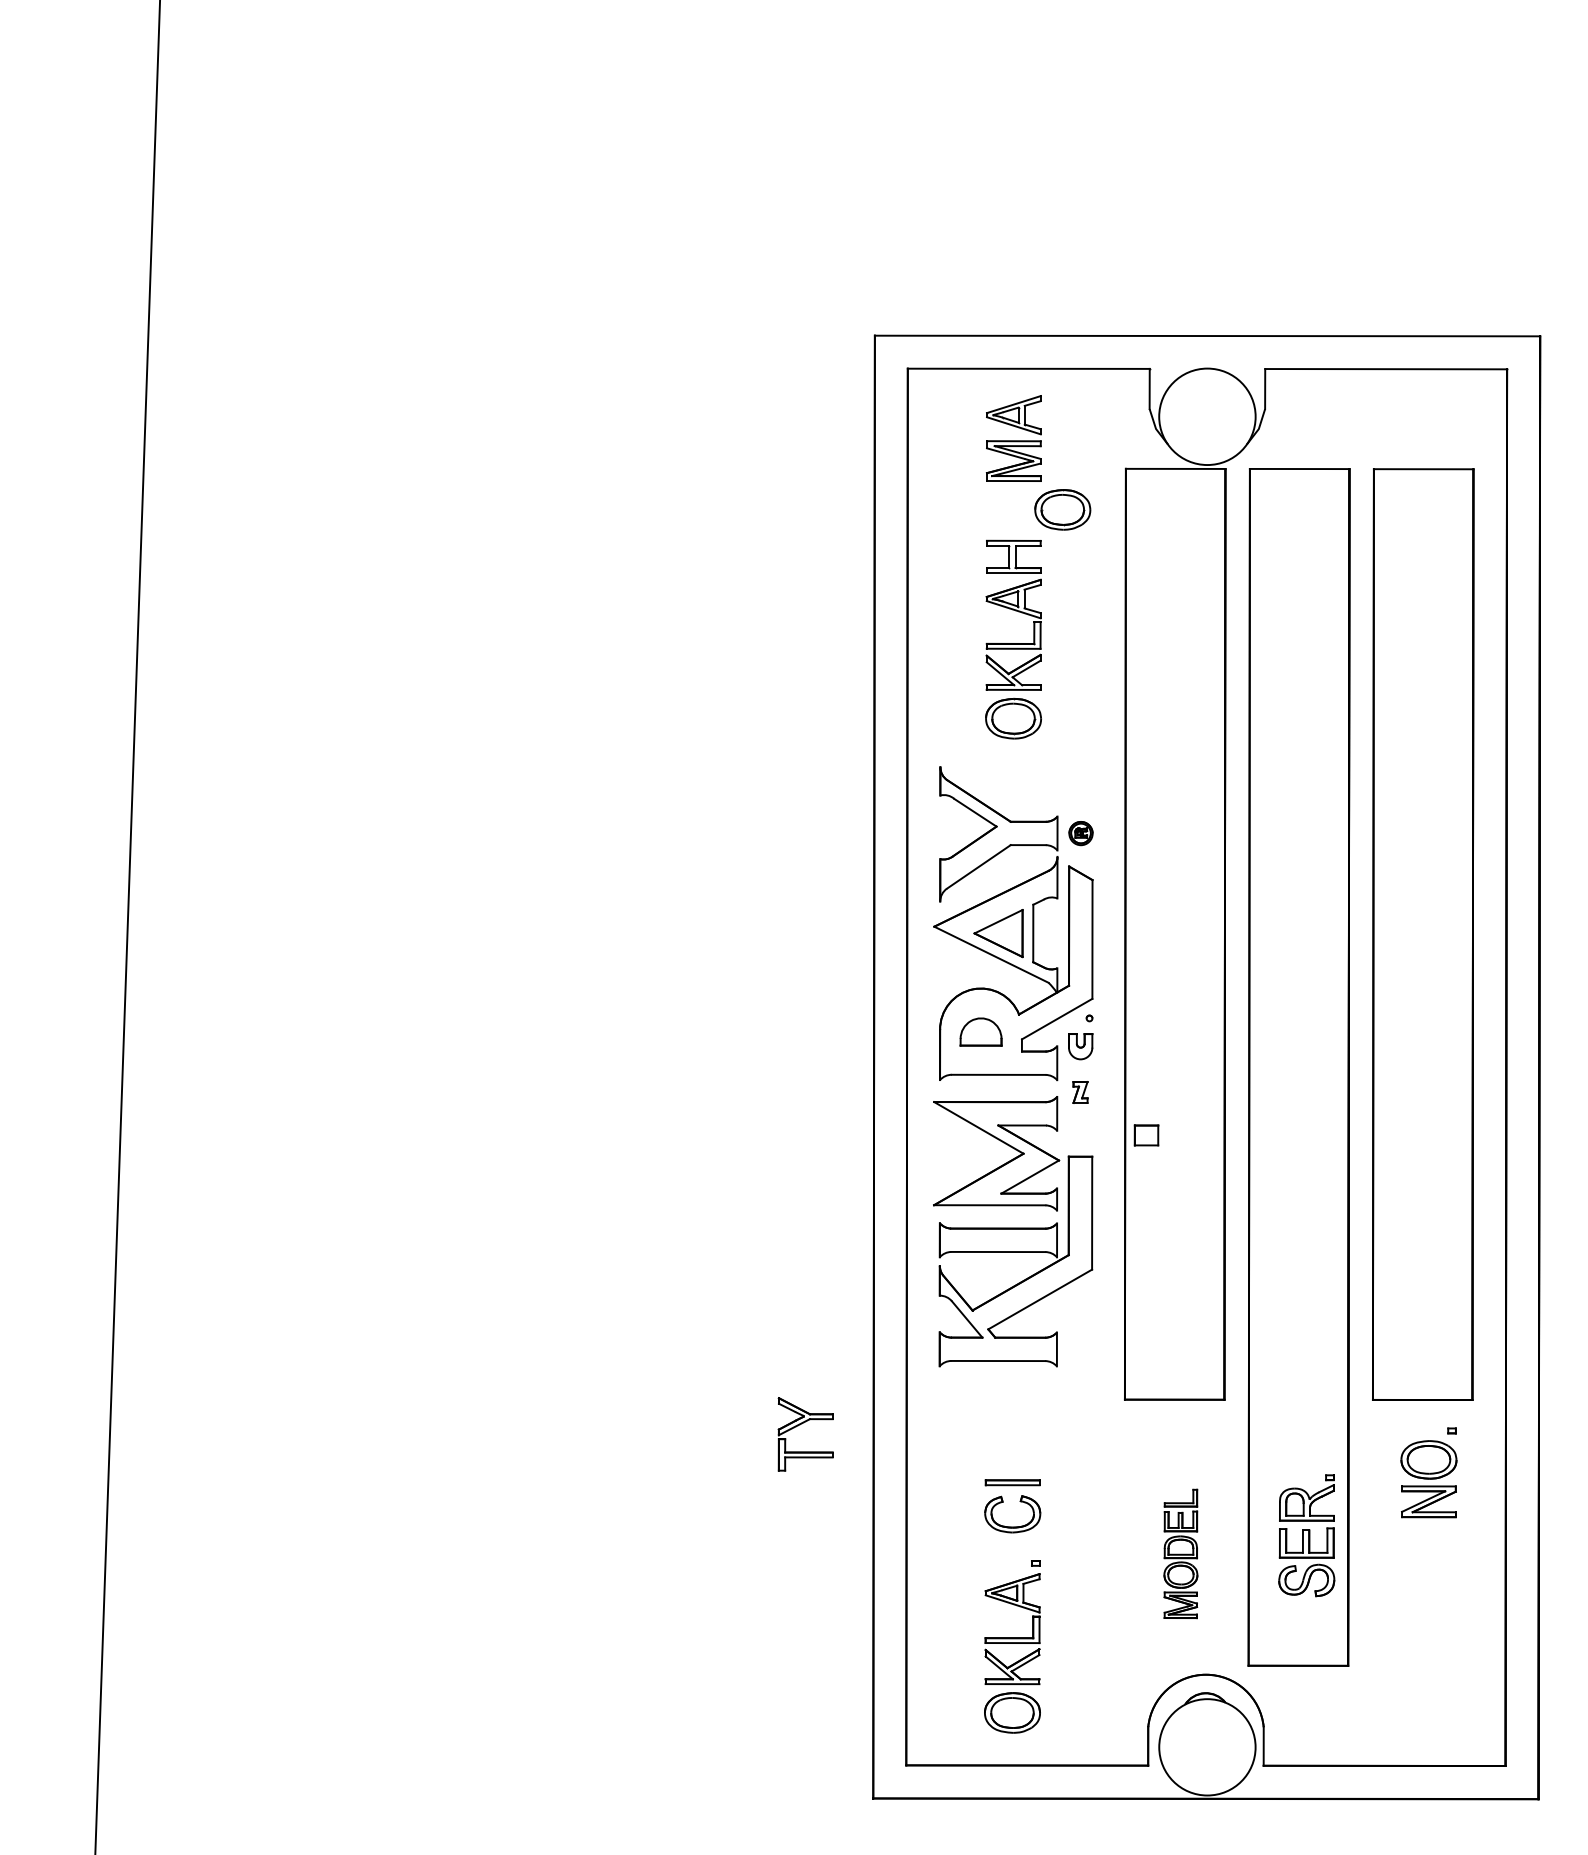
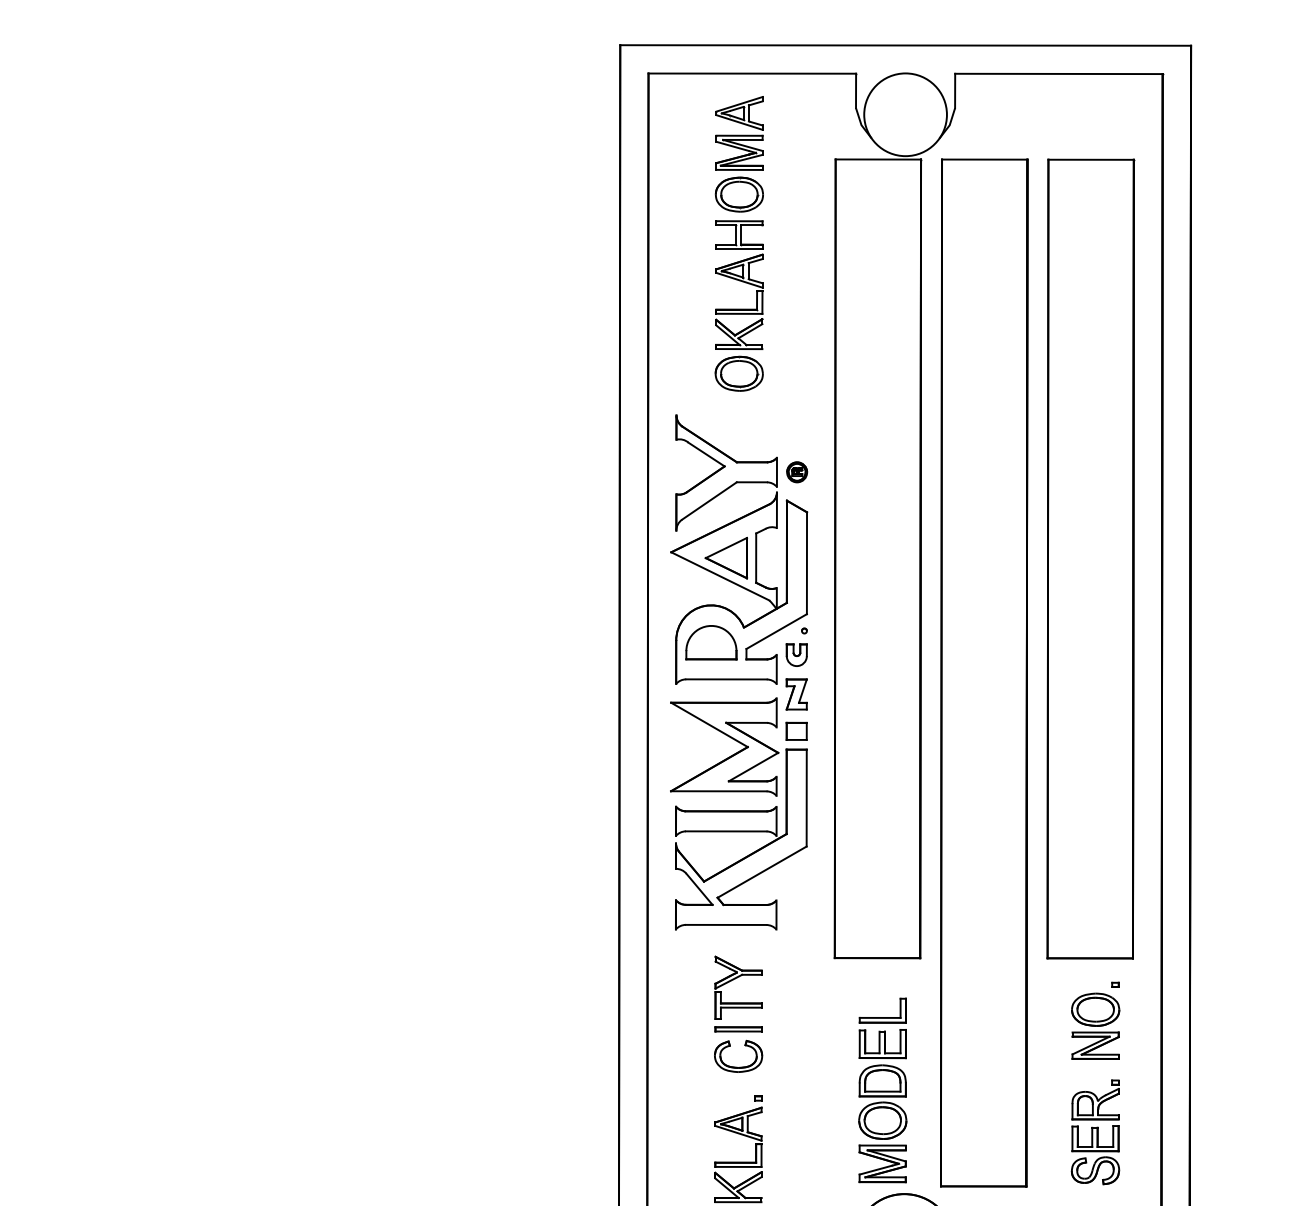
part: (1062, 509) -> (739, 194), moved
part: (980, 1031) -> (710, 642), size x1.43
part: (1080, 1092) -> (796, 694), size x1.67
part: (1146, 1135) -> (796, 731), moved
part: (800, 1425) -> (734, 980), moved
part: (1306, 1535) -> (1095, 1132), moved
part: (1180, 1553) -> (882, 1090), size x1.67

